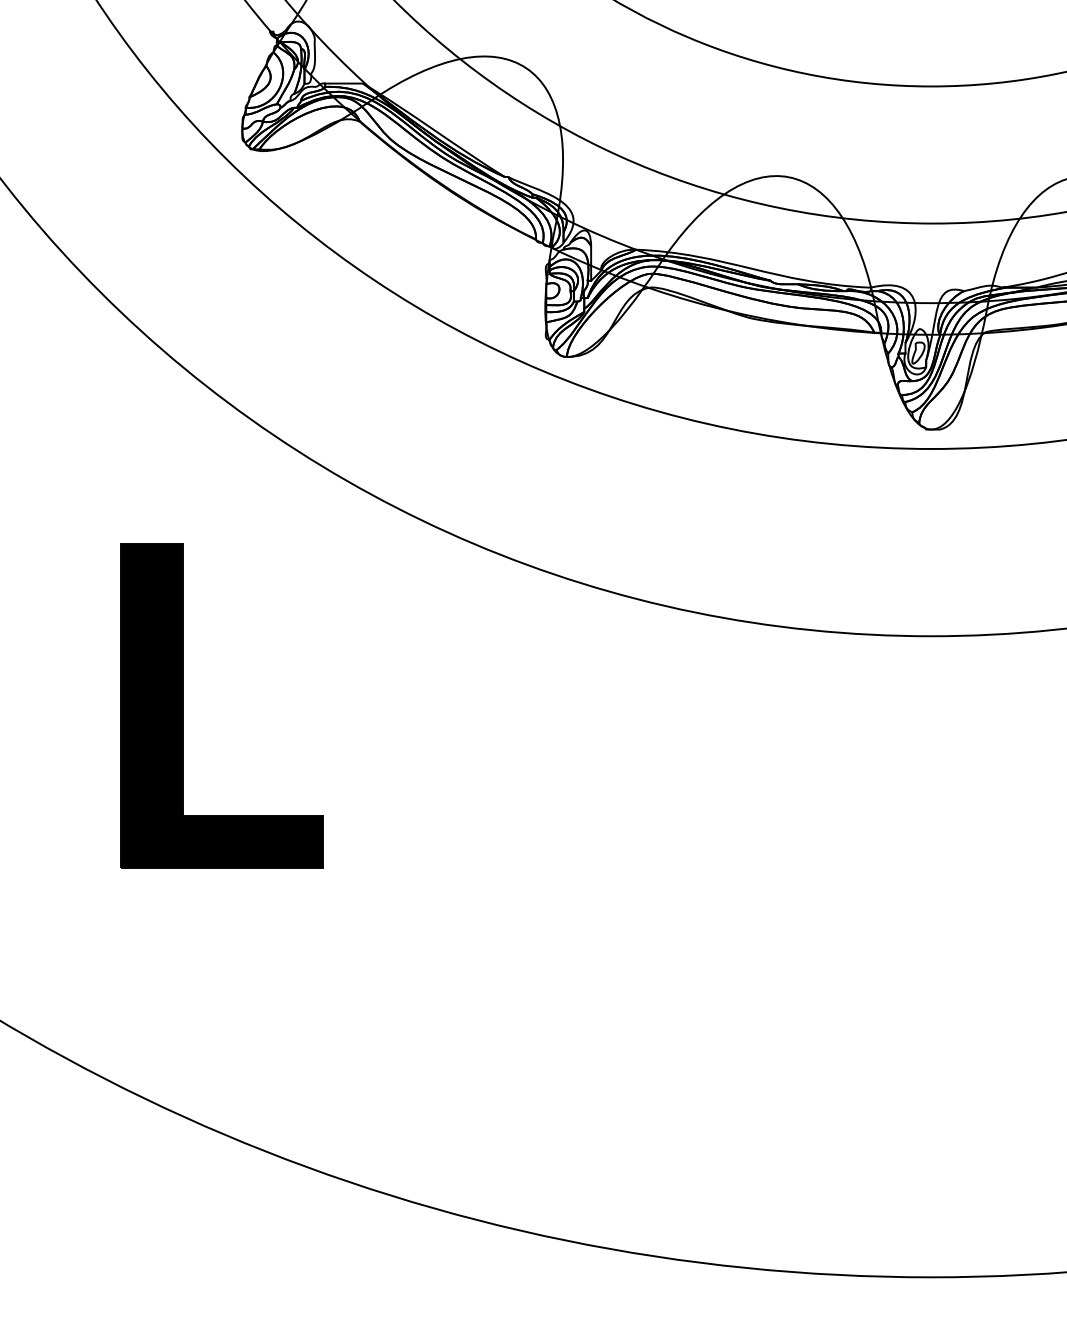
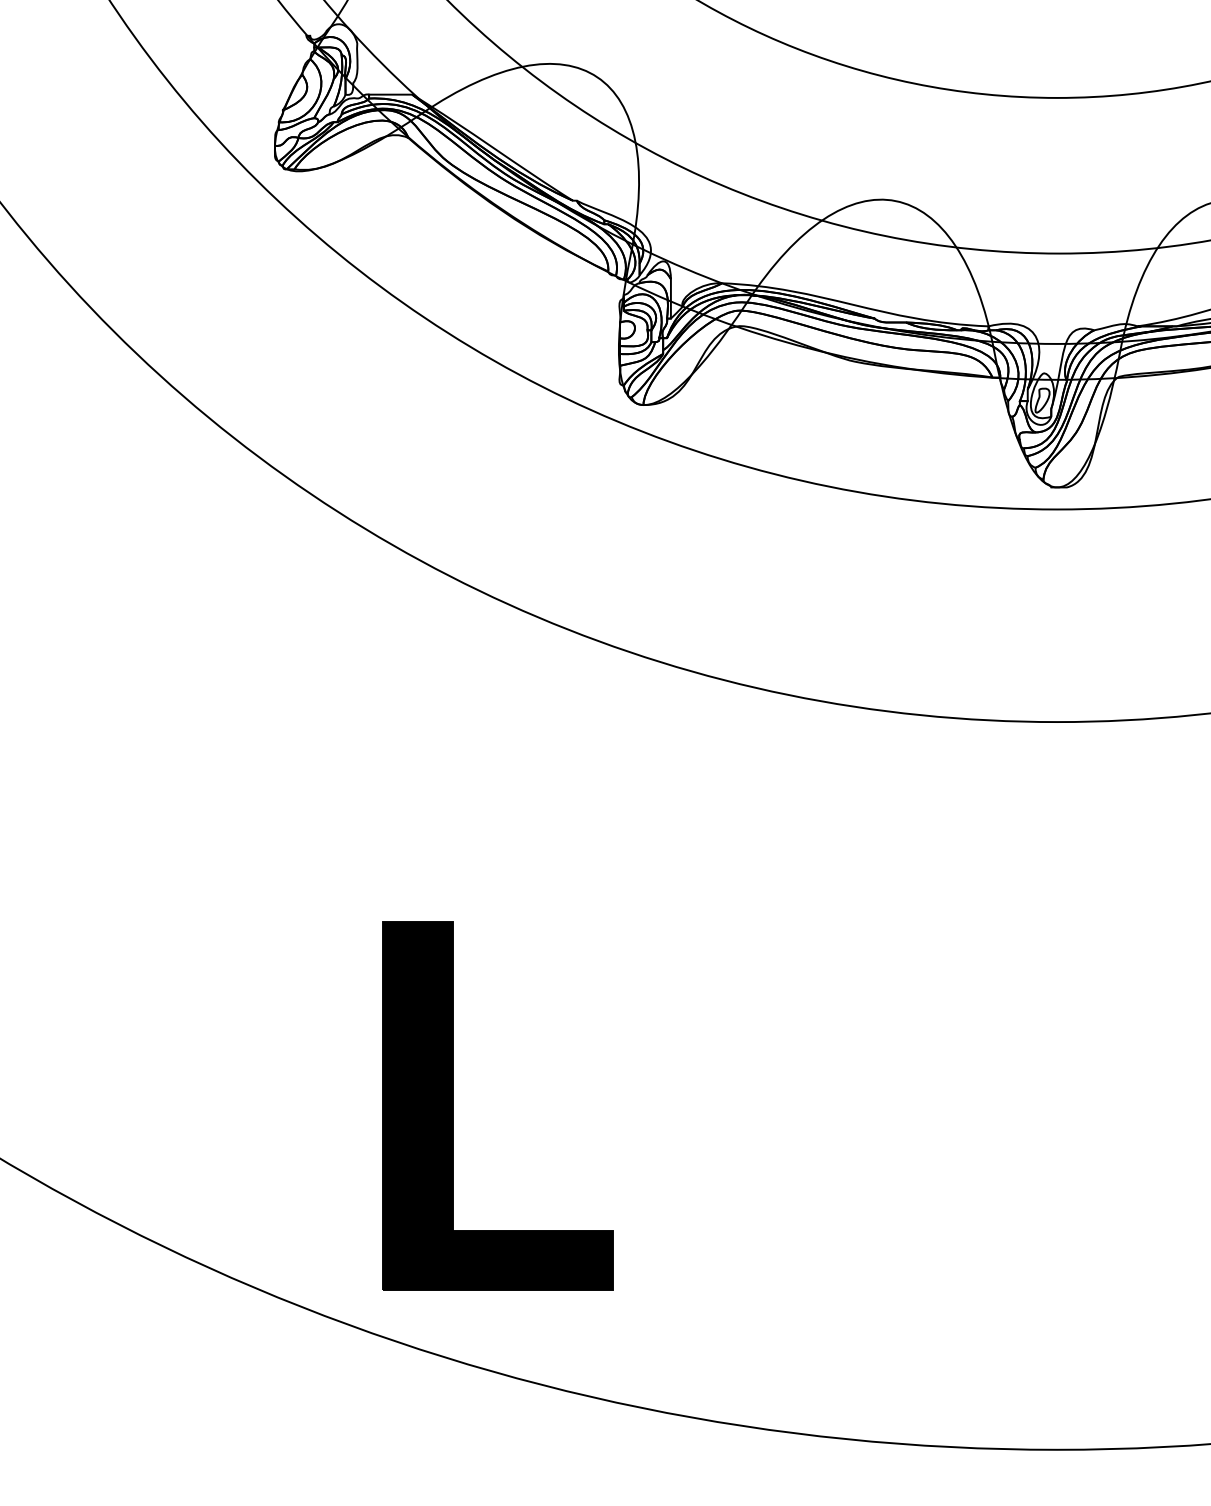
part: (182, 705) -> (453, 1105), moved

